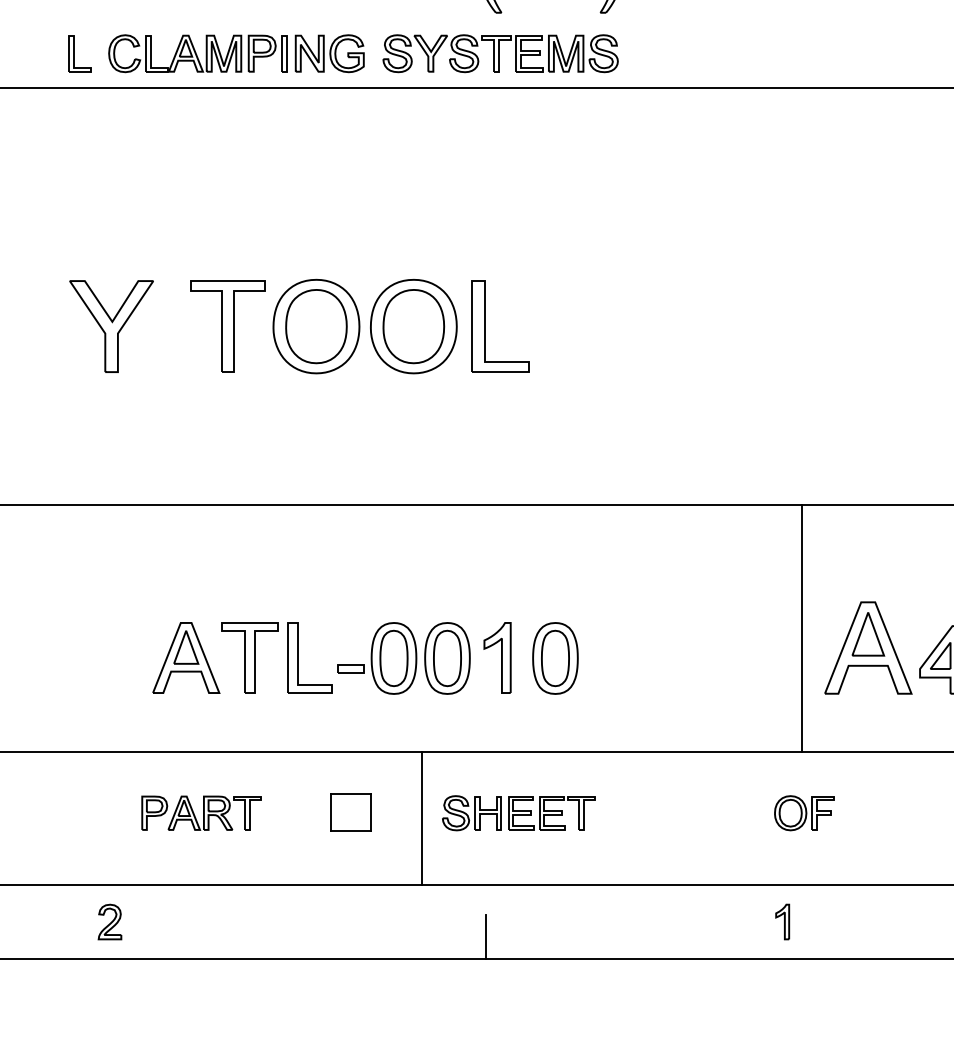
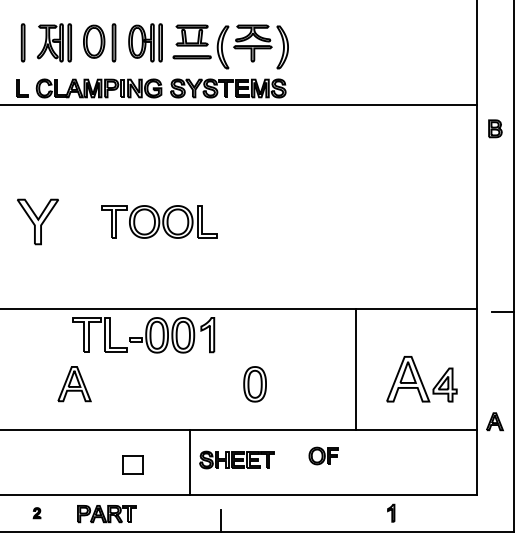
part: (360, 325) -> (159, 221), size x0.7
line: (801, 628) -> (356, 369), moved
part: (366, 658) -> (143, 335), moved
part: (349, 812) -> (132, 464), moved
part: (803, 812) -> (323, 455), moved
part: (200, 814) -> (106, 514), moved
part: (108, 920) -> (36, 512), size x0.6
part: (783, 920) -> (391, 512), moved

